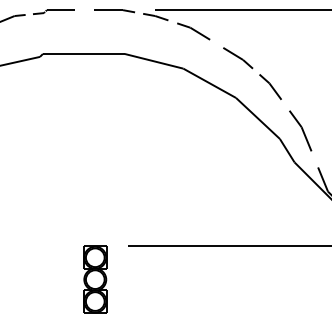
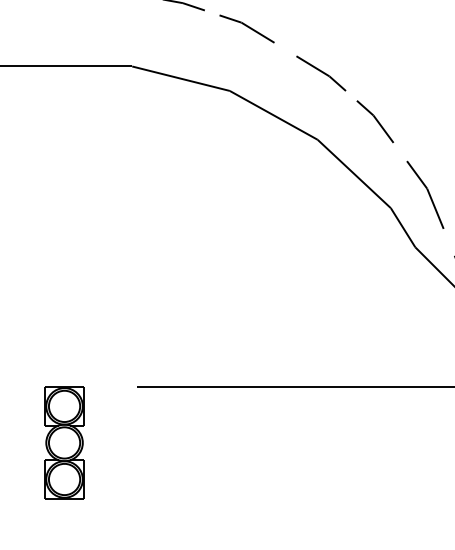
part: (95, 279) -> (64, 442), moved

